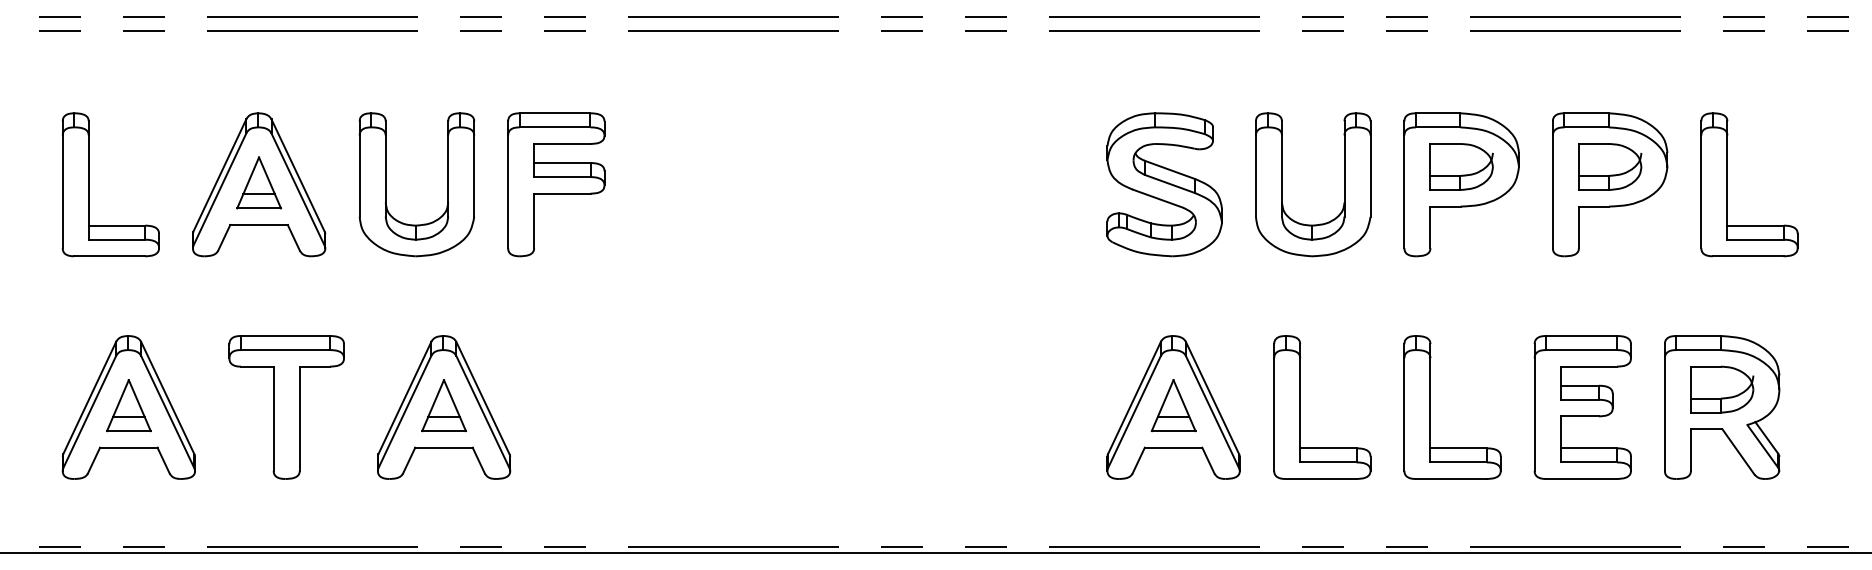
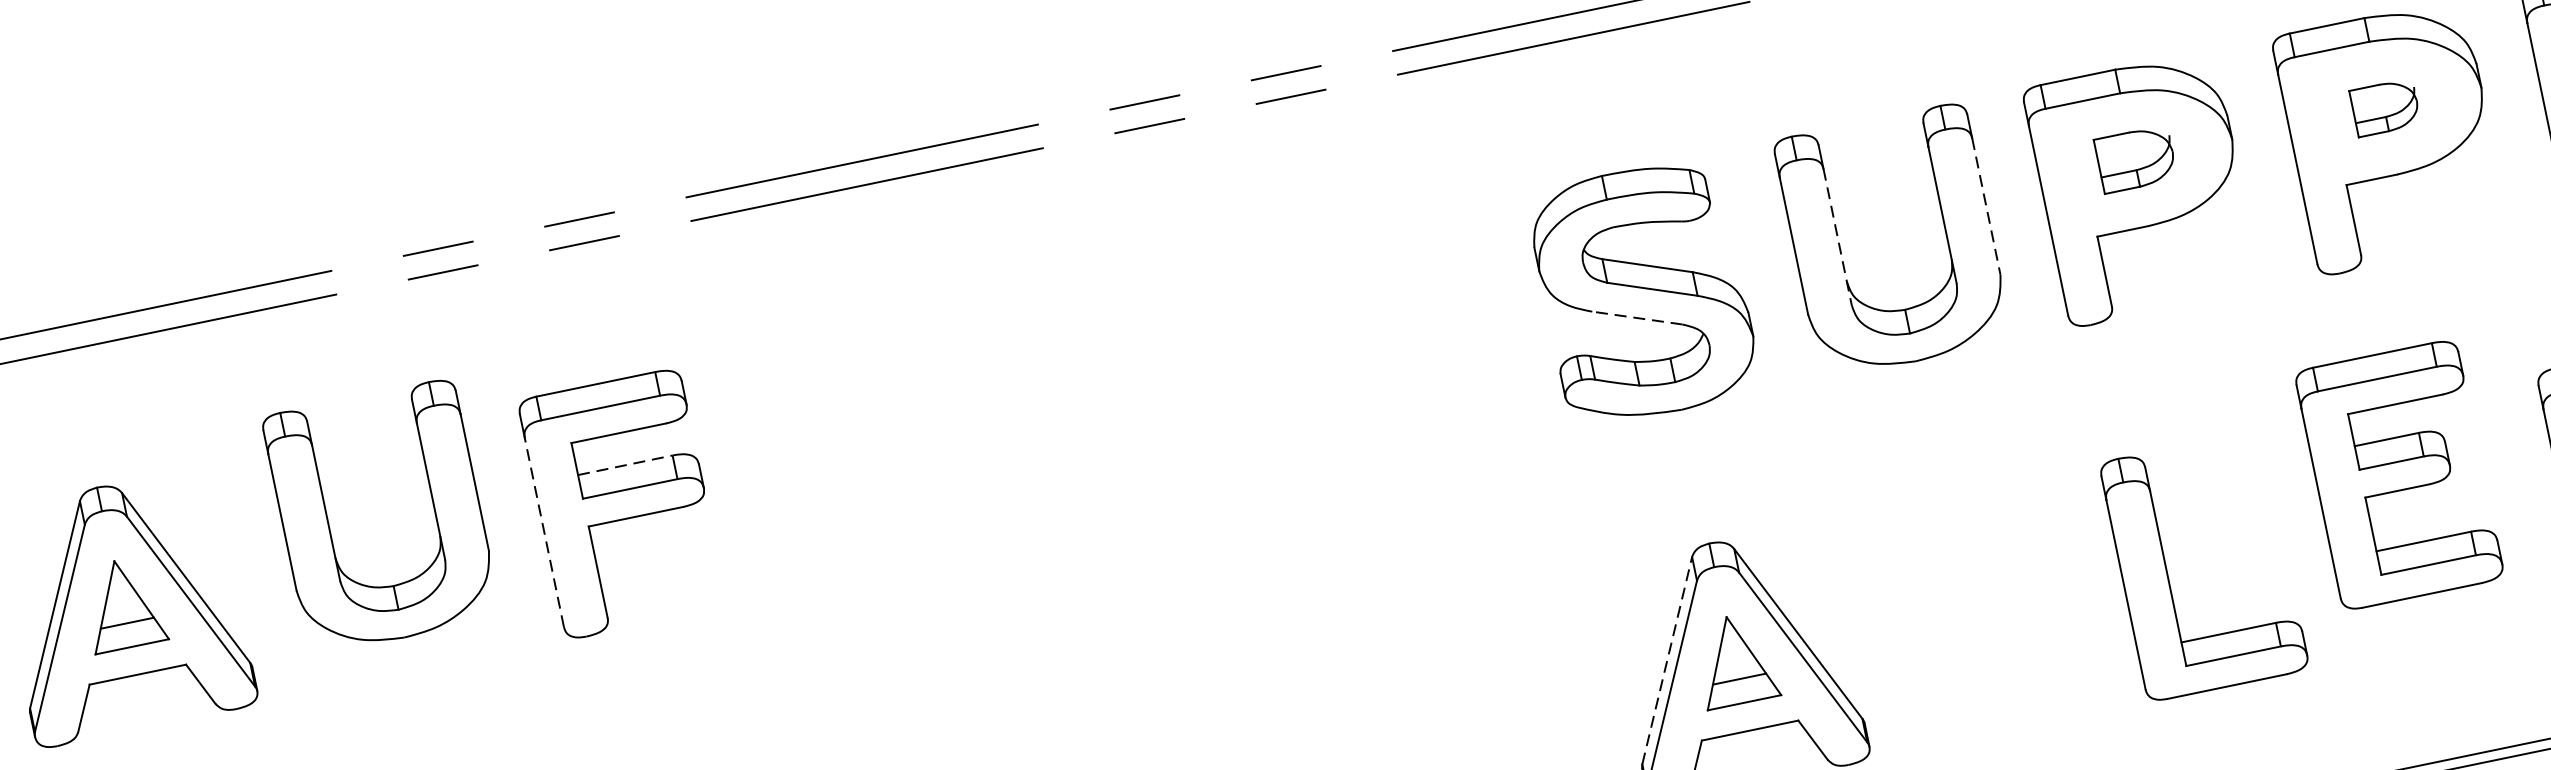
line: (562, 163) -> (625, 466), solid -> dashed
part: (1461, 166) -> (2135, 158), size x0.7
part: (1610, 166) -> (2385, 106), size x0.6
line: (1281, 176) -> (1836, 237), solid -> dashed
line: (1370, 176) -> (1986, 207), solid -> dashed
part: (386, 184) -> (330, 527), moved
line: (508, 191) -> (544, 531), solid -> dashed
line: (1158, 198) -> (1638, 317), solid -> dashed
line: (1134, 397) -> (1667, 659), solid -> dashed
part: (1300, 407) -> (1949, 619), removed
part: (1582, 407) -> (2398, 475), moved

